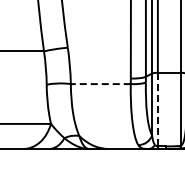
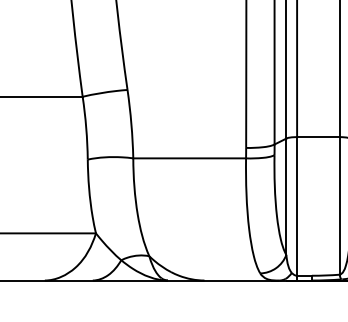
line: (100, 84) -> (189, 159), dashed -> solid
line: (157, 109) -> (296, 206), dashed -> solid

